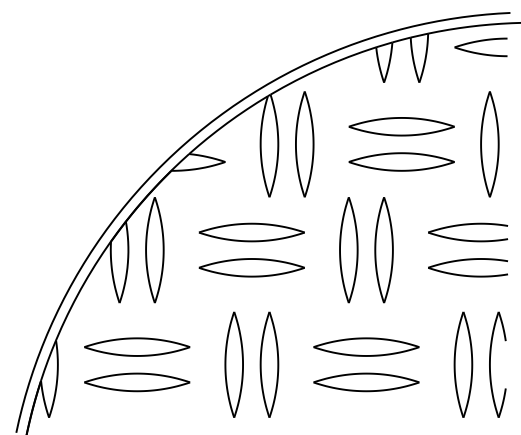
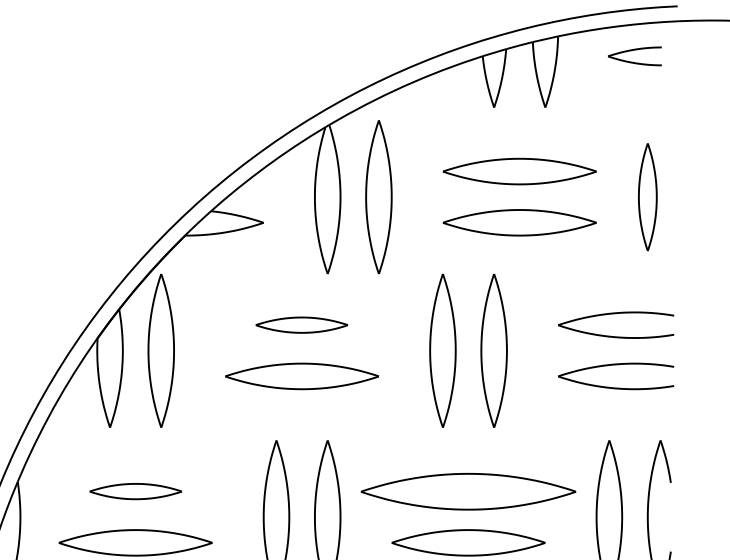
part: (480, 47) -> (634, 56), size x0.7
part: (489, 144) -> (647, 197), size x0.7
part: (251, 232) -> (301, 325), size x0.6
part: (137, 346) -> (136, 490), size x0.6
part: (366, 346) -> (468, 490), size x1.4

